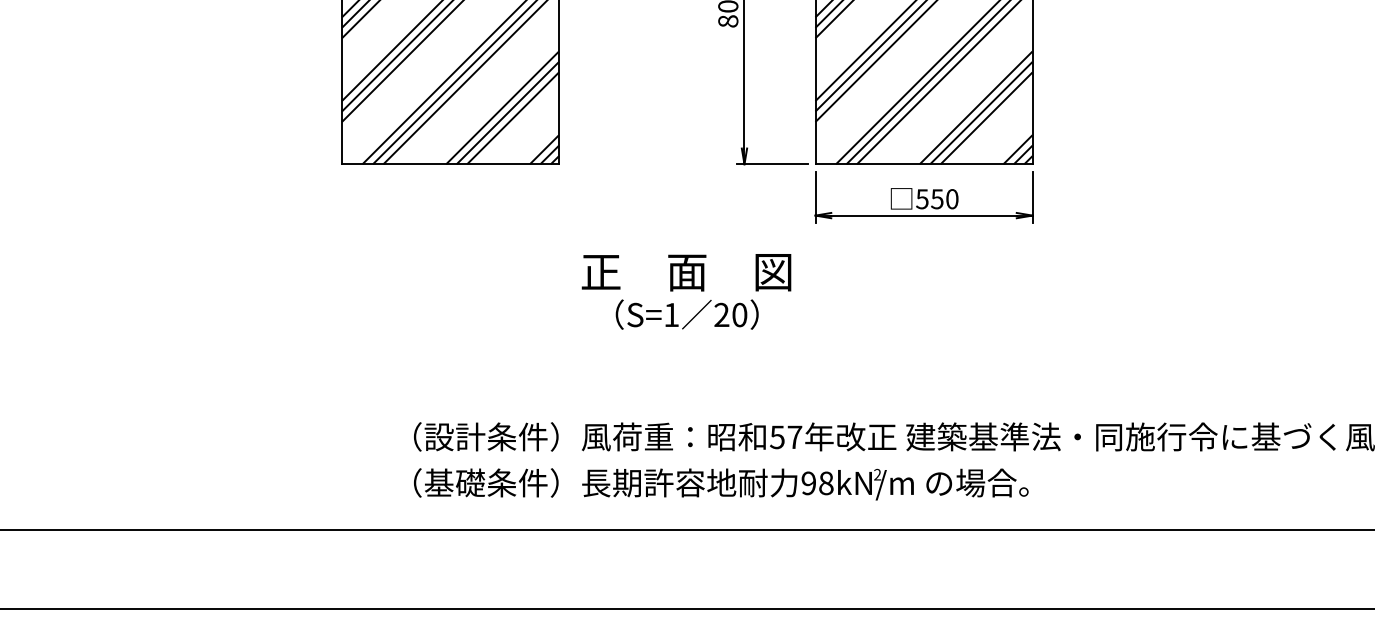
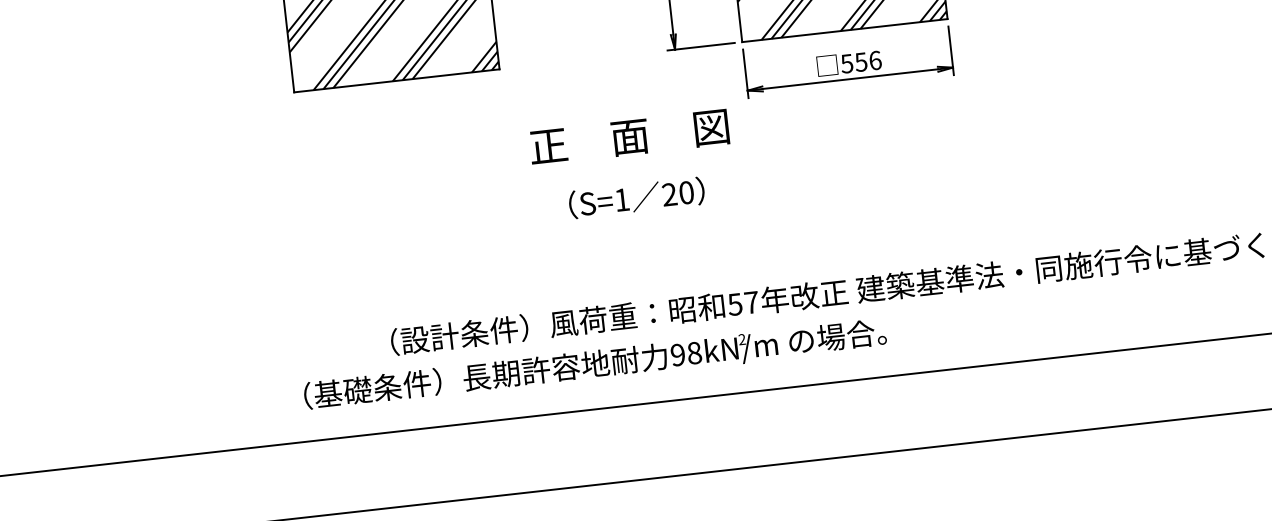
text: (952, 199) -> (875, 60), 550 -> 556
text: (686, 272) -> (629, 137), moved
text: (721, 484) -> (595, 365), moved

